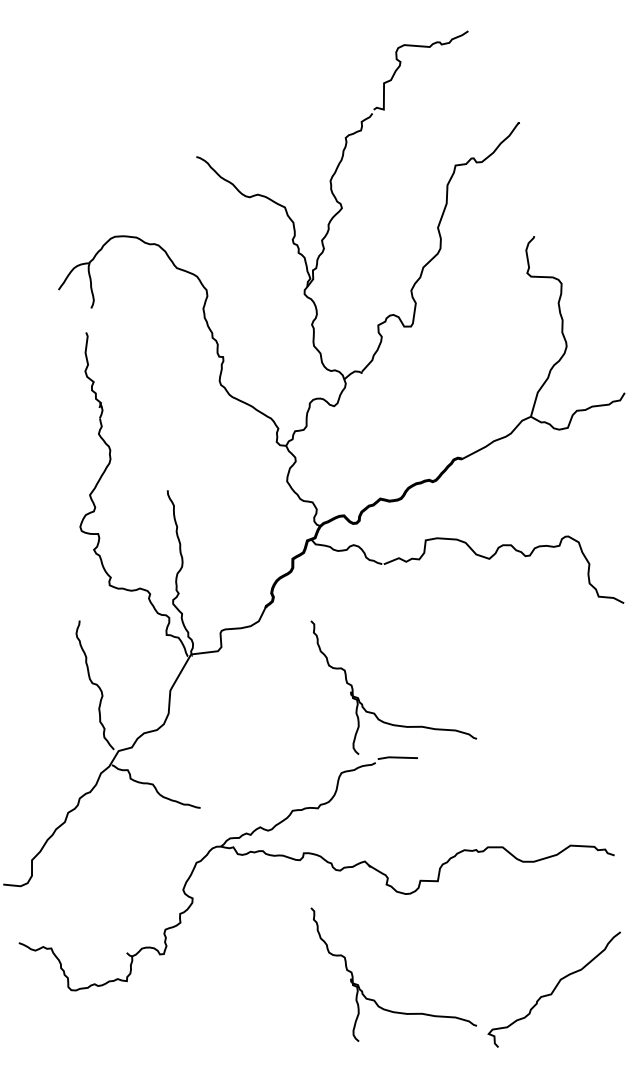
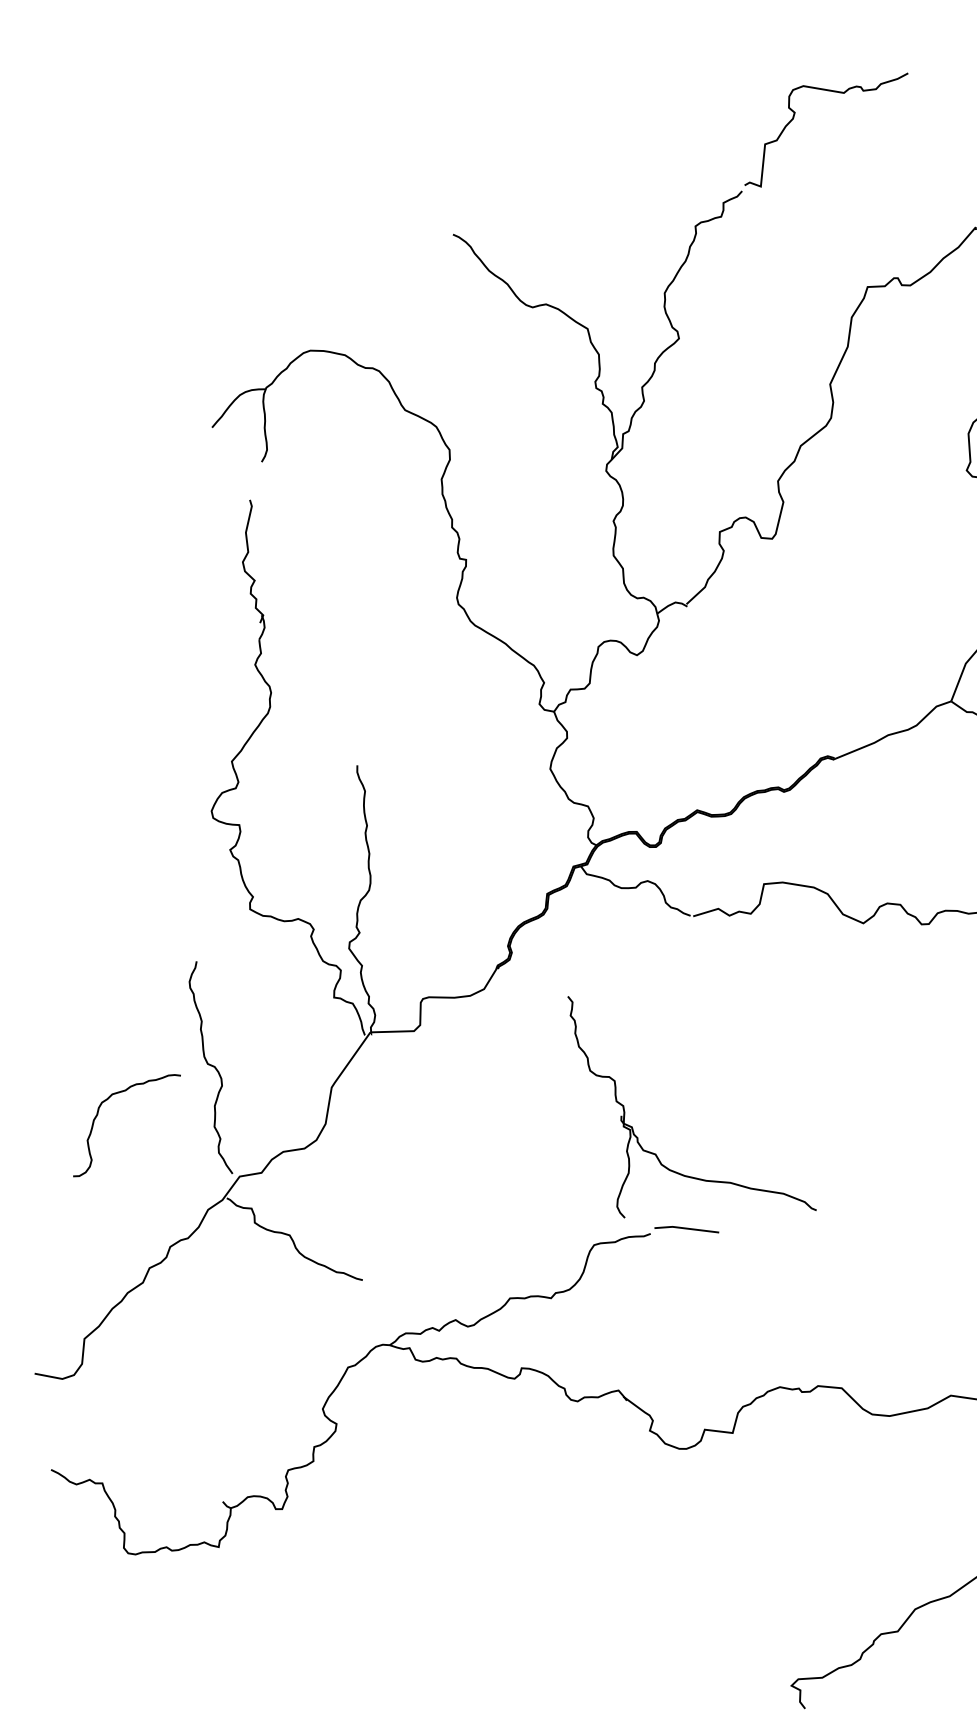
curve: (28, 719) -> (99, 1112), added
part: (374, 999) -> (613, 1613), removed

